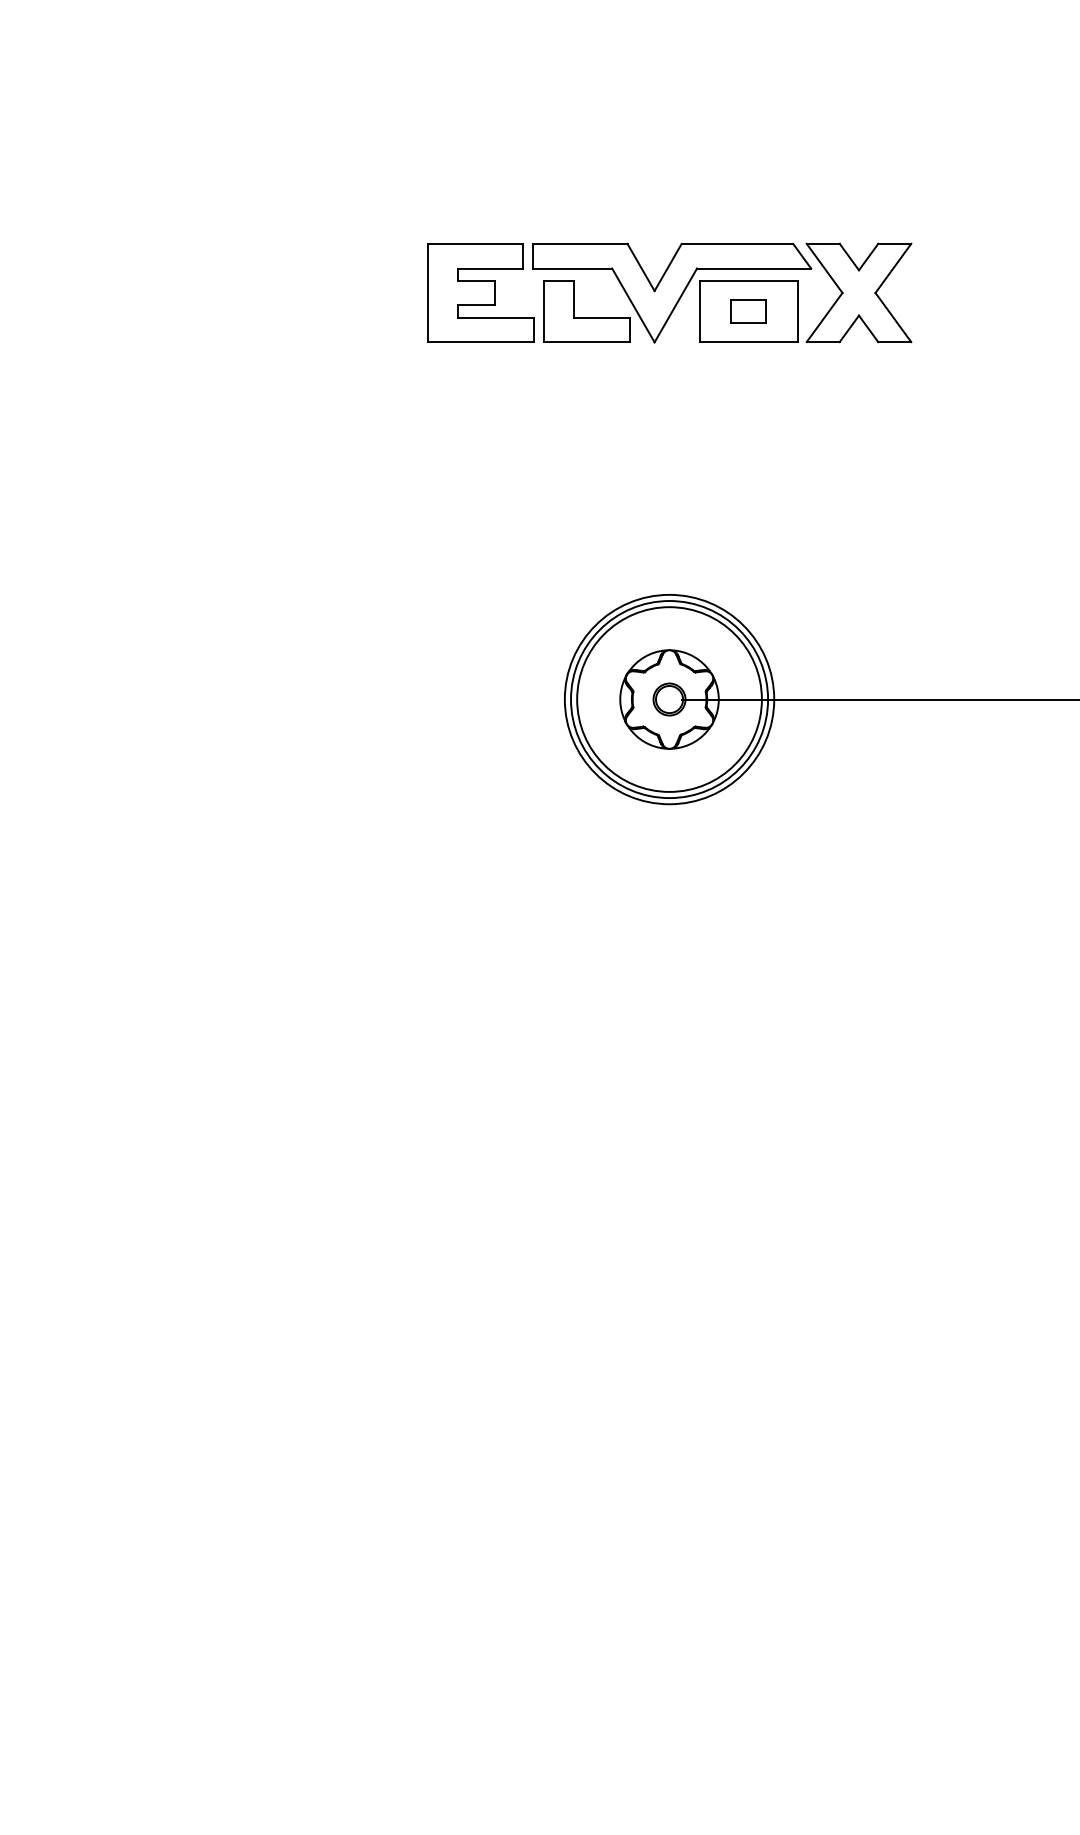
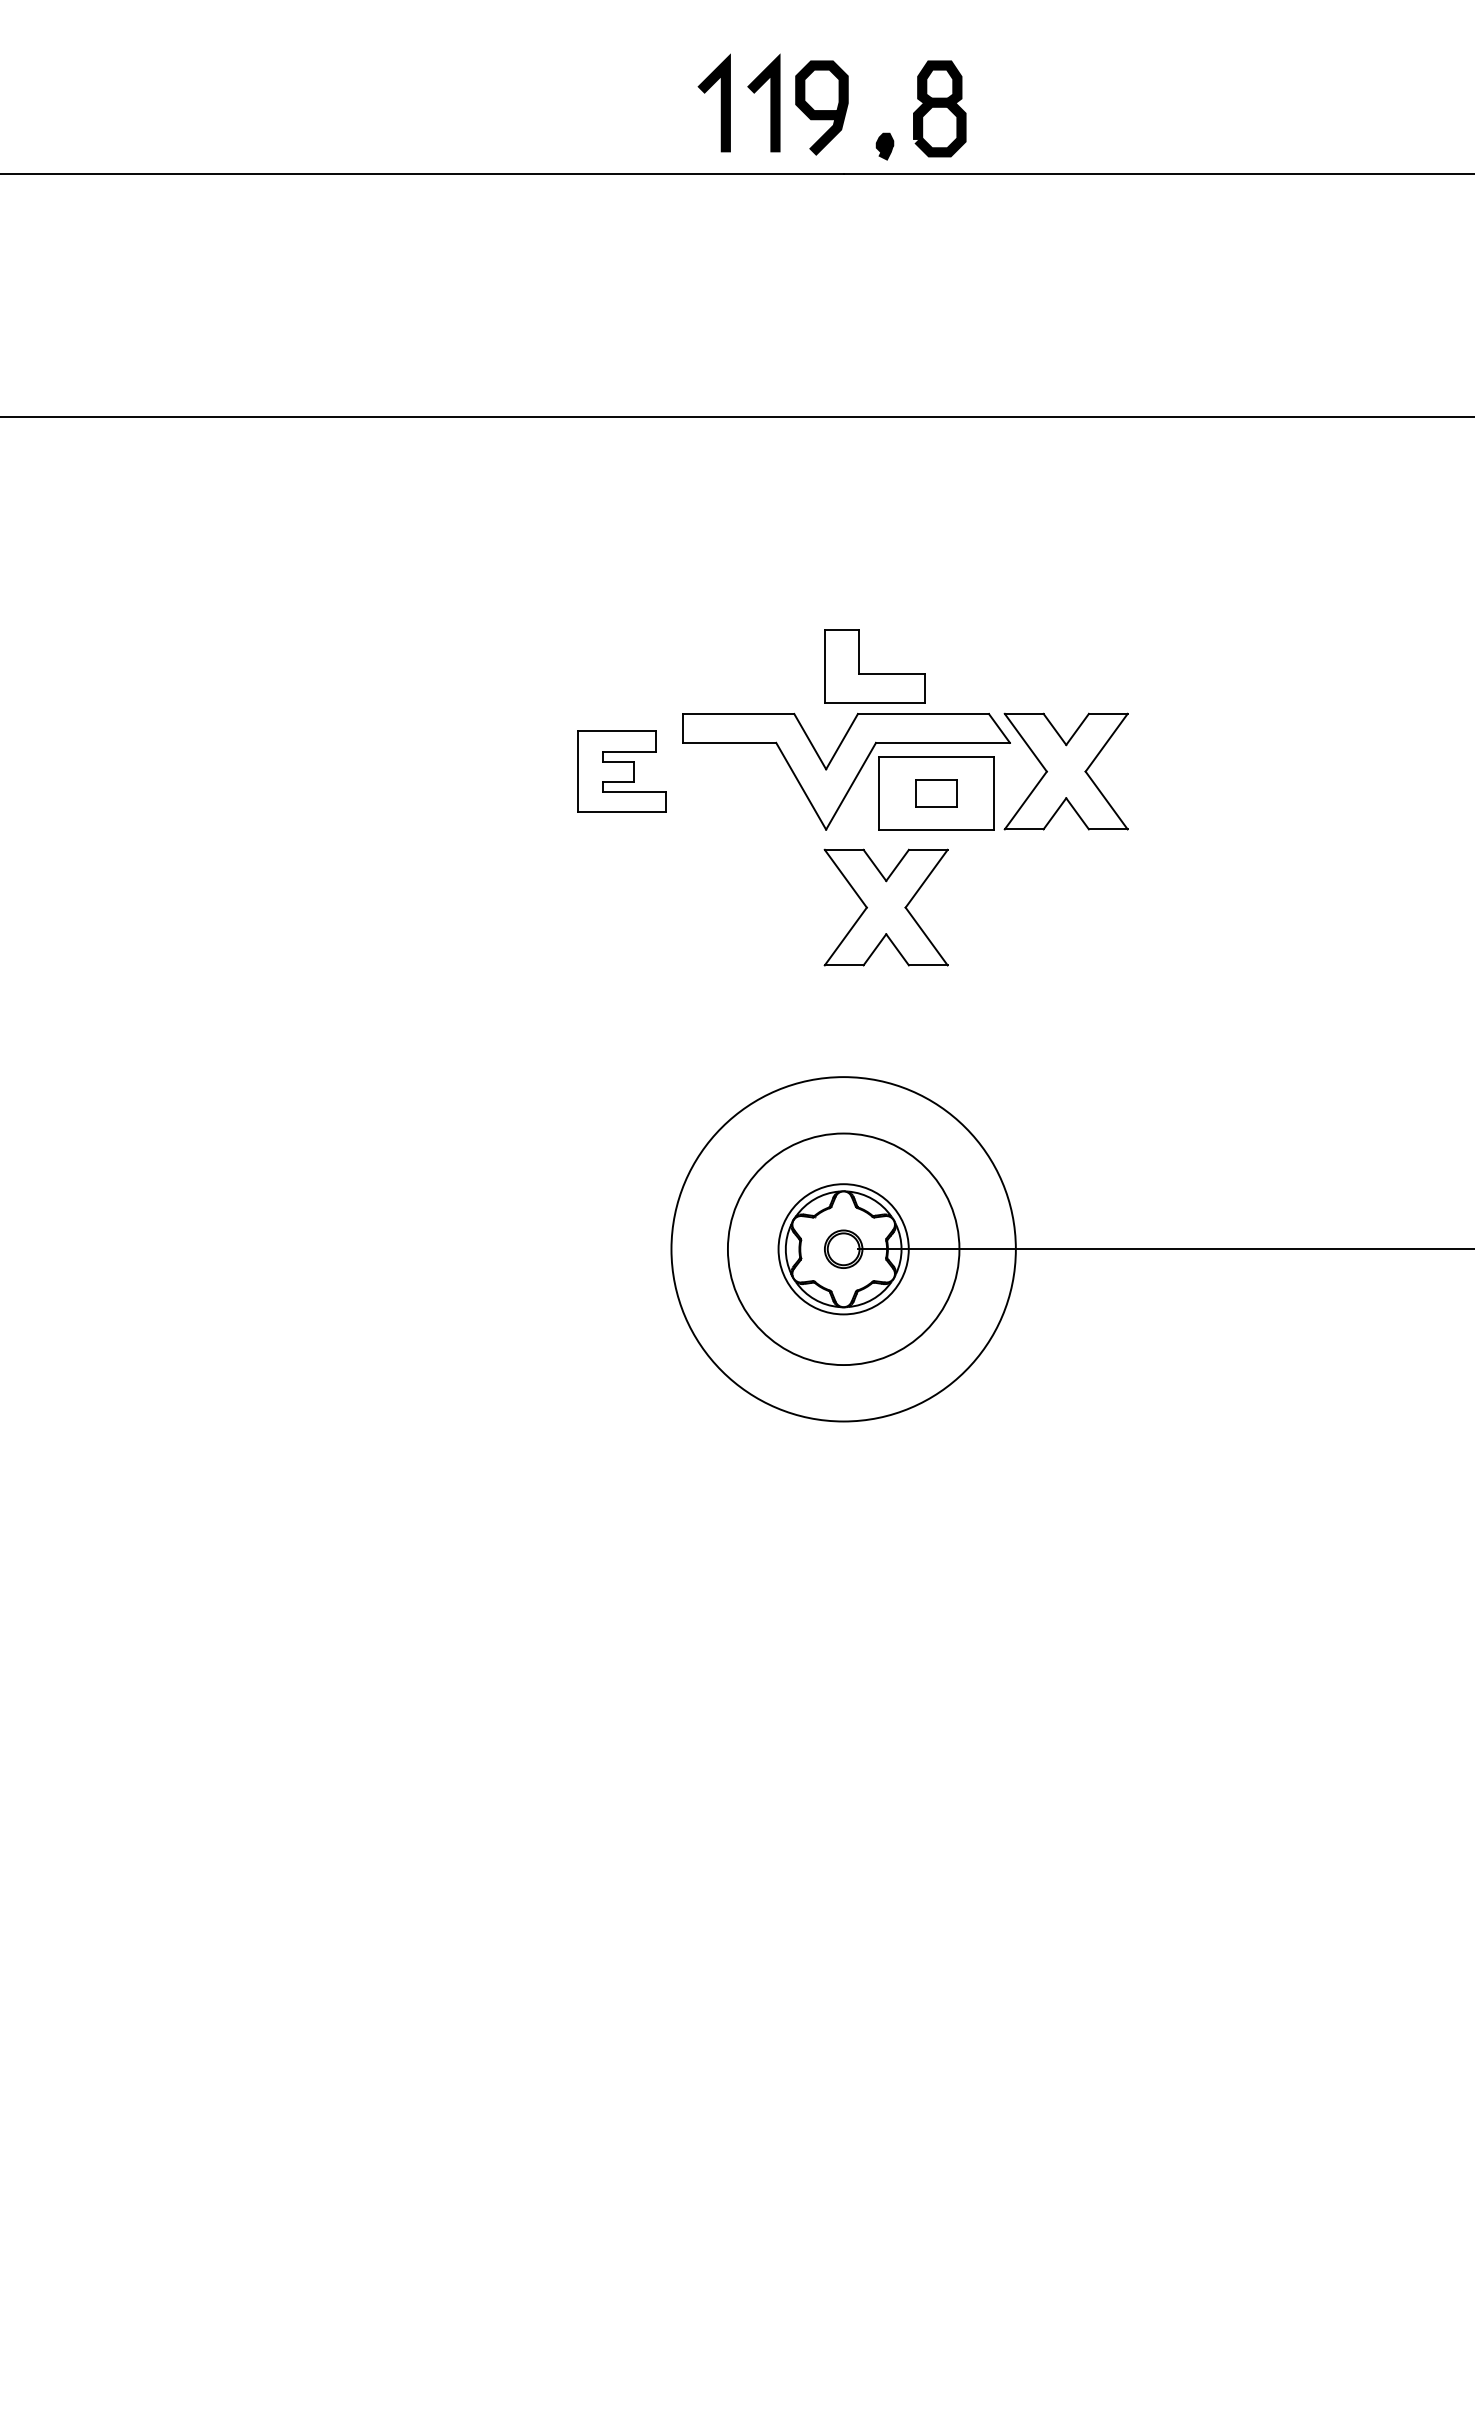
part: (480, 292) -> (621, 771), size x0.7
part: (586, 317) -> (874, 673), moved
part: (705, 408) -> (885, 907), added
circle: (669, 698) -> (843, 1248), size x0.6
circle: (669, 699) -> (843, 1249), size x1.4

